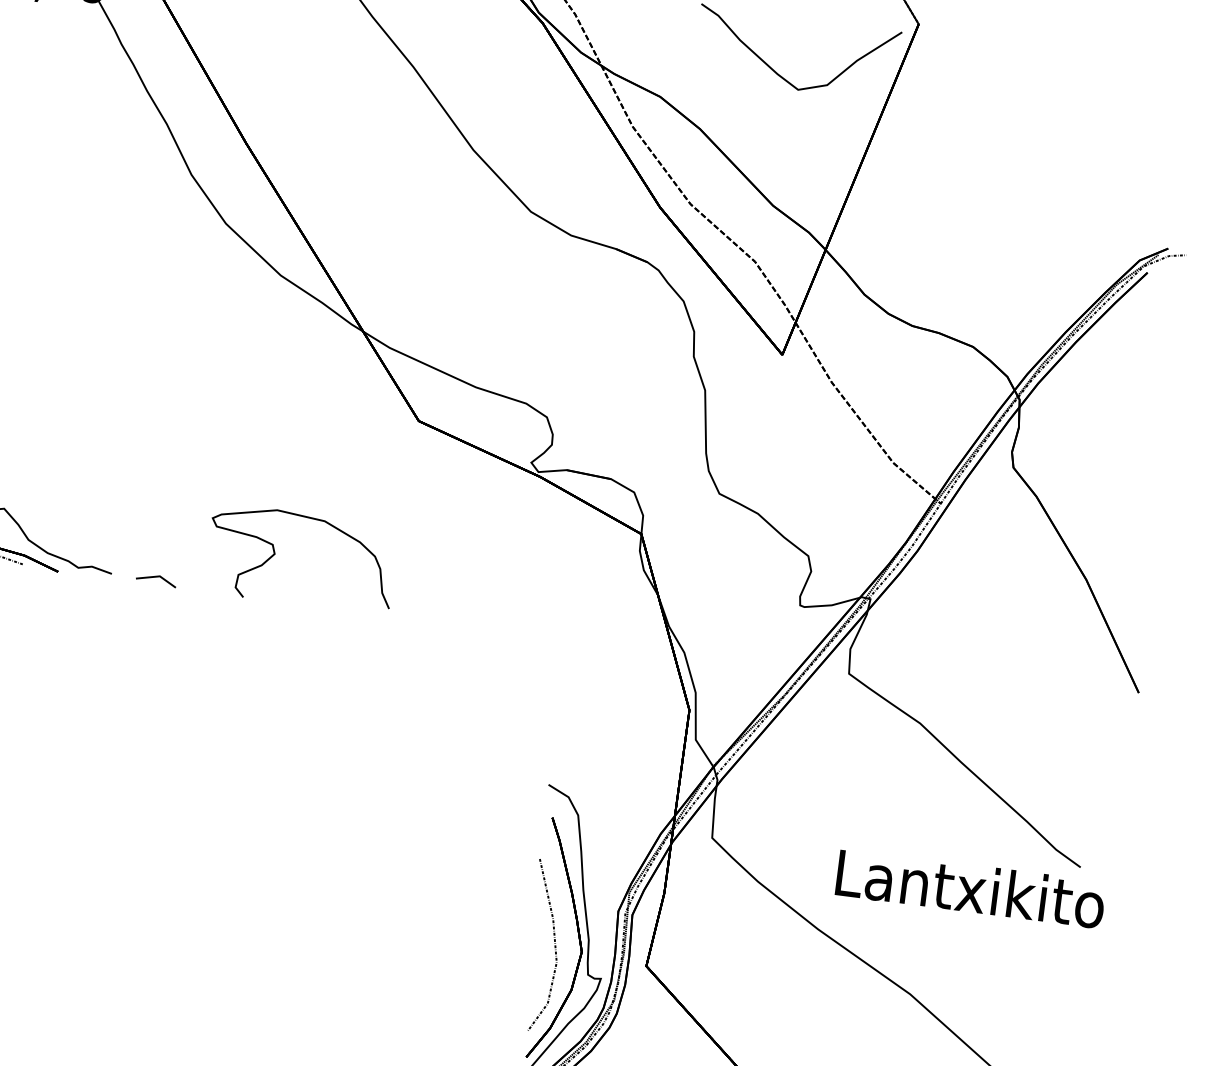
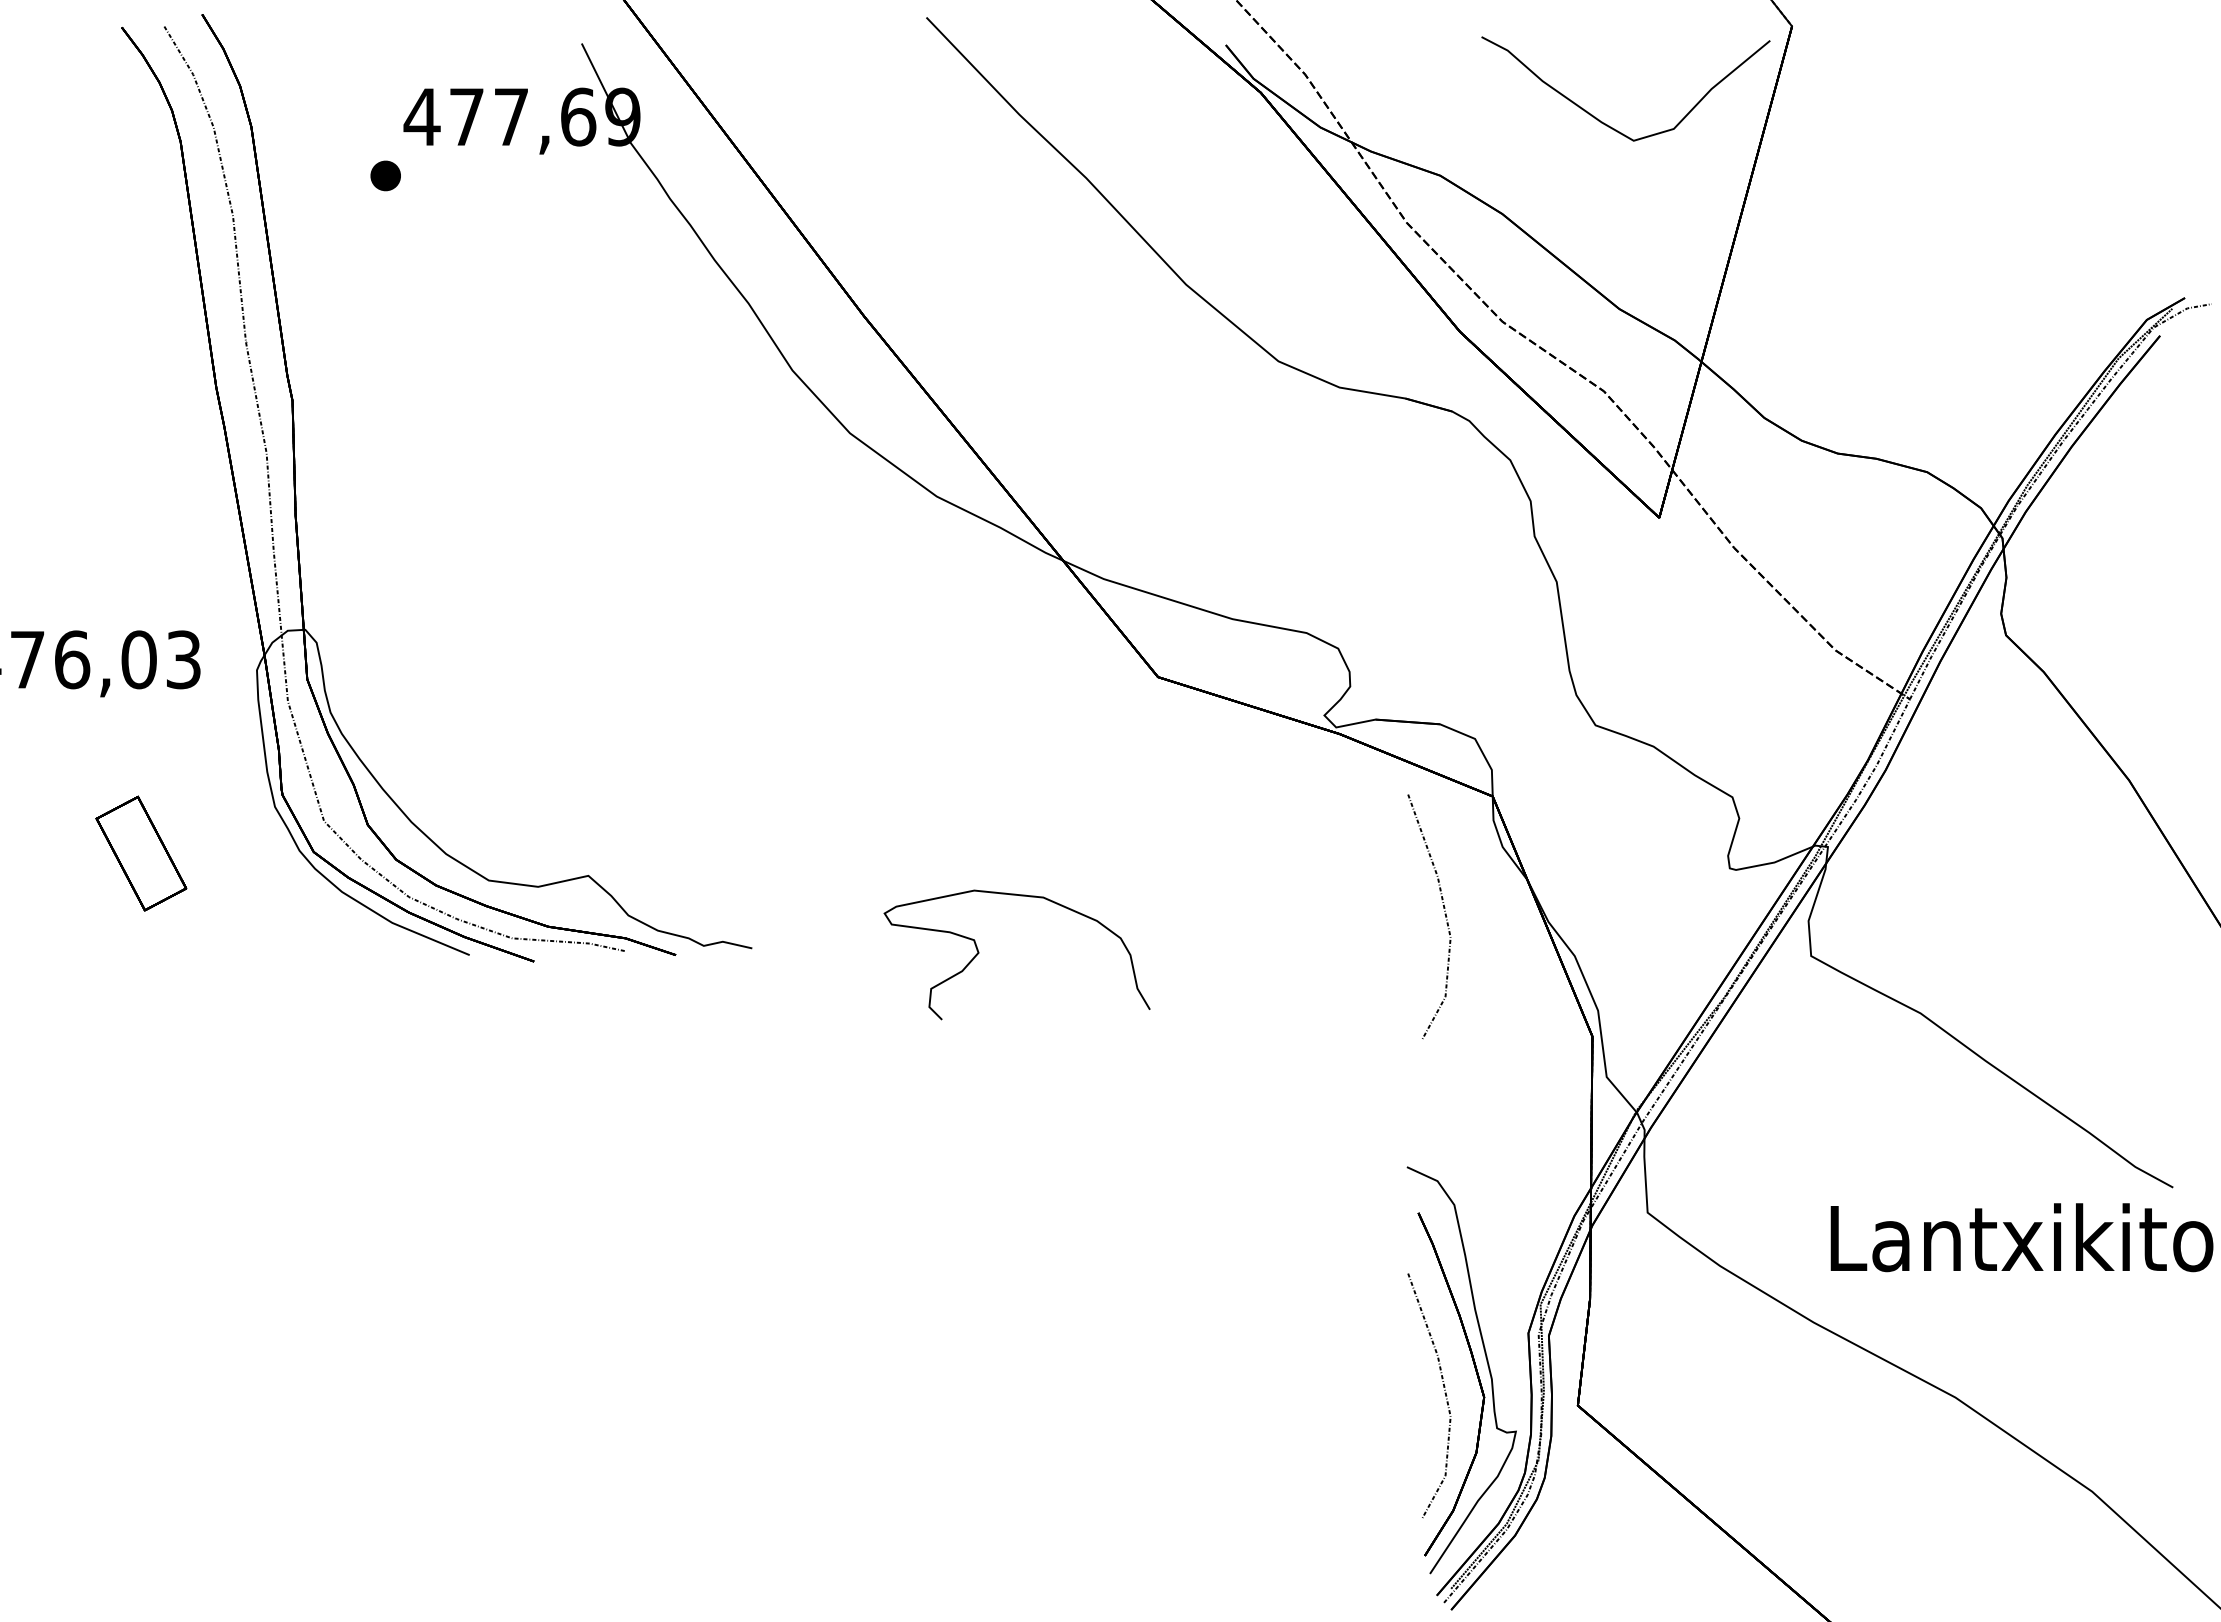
curve: (275, 554) -> (979, 953), moved
line: (156, 577) -> (815, 945), removed
line: (597, 612) -> (1444, 914), added

